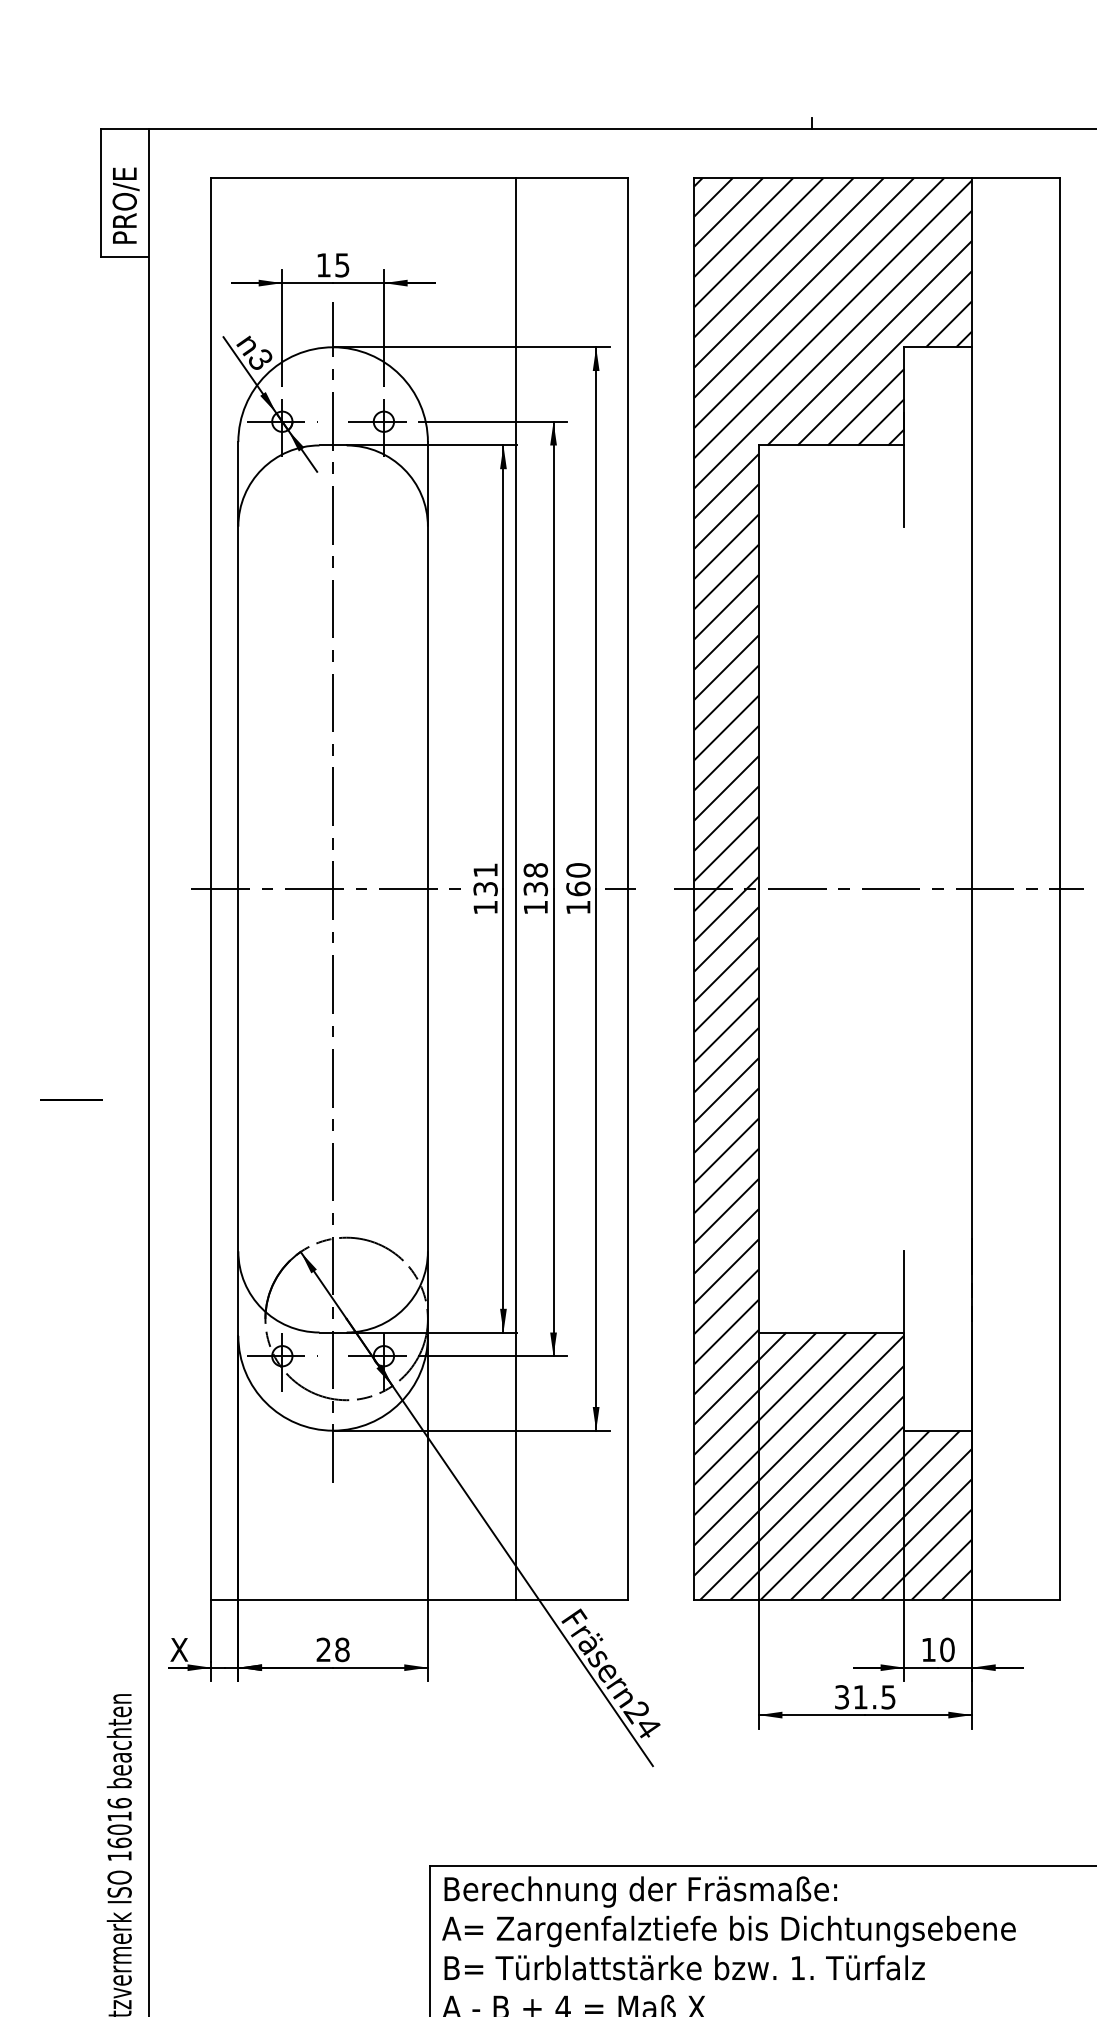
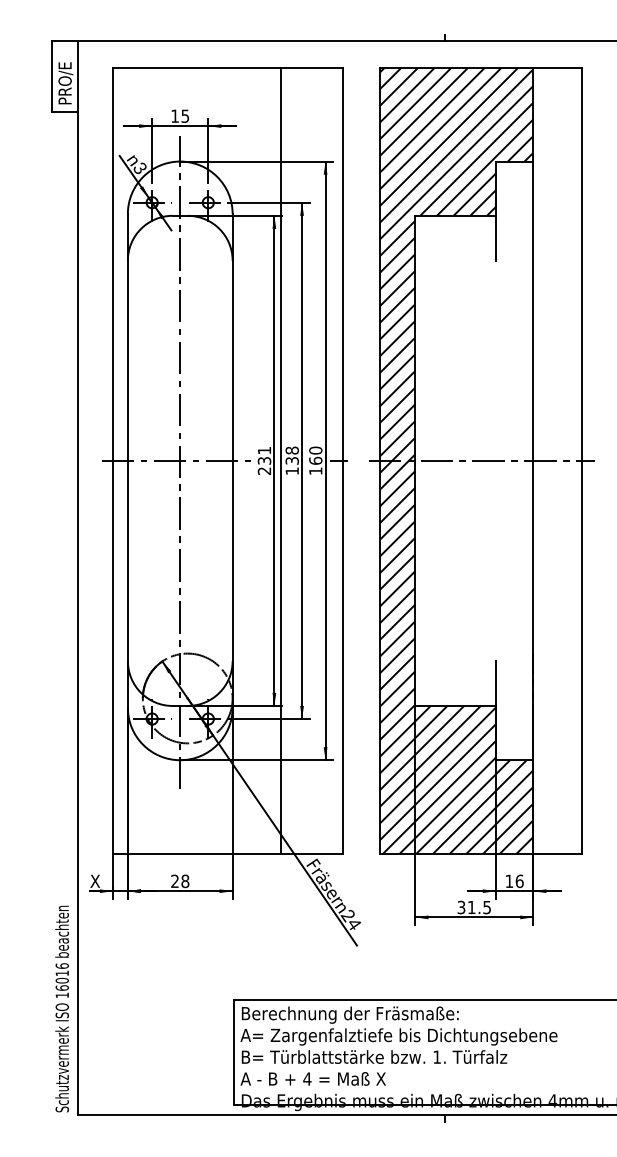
text: (483, 908) -> (263, 471), 131 -> 231
line: (71, 1099) -> (35, 577), removed
text: (947, 1648) -> (519, 880), 10 -> 16

